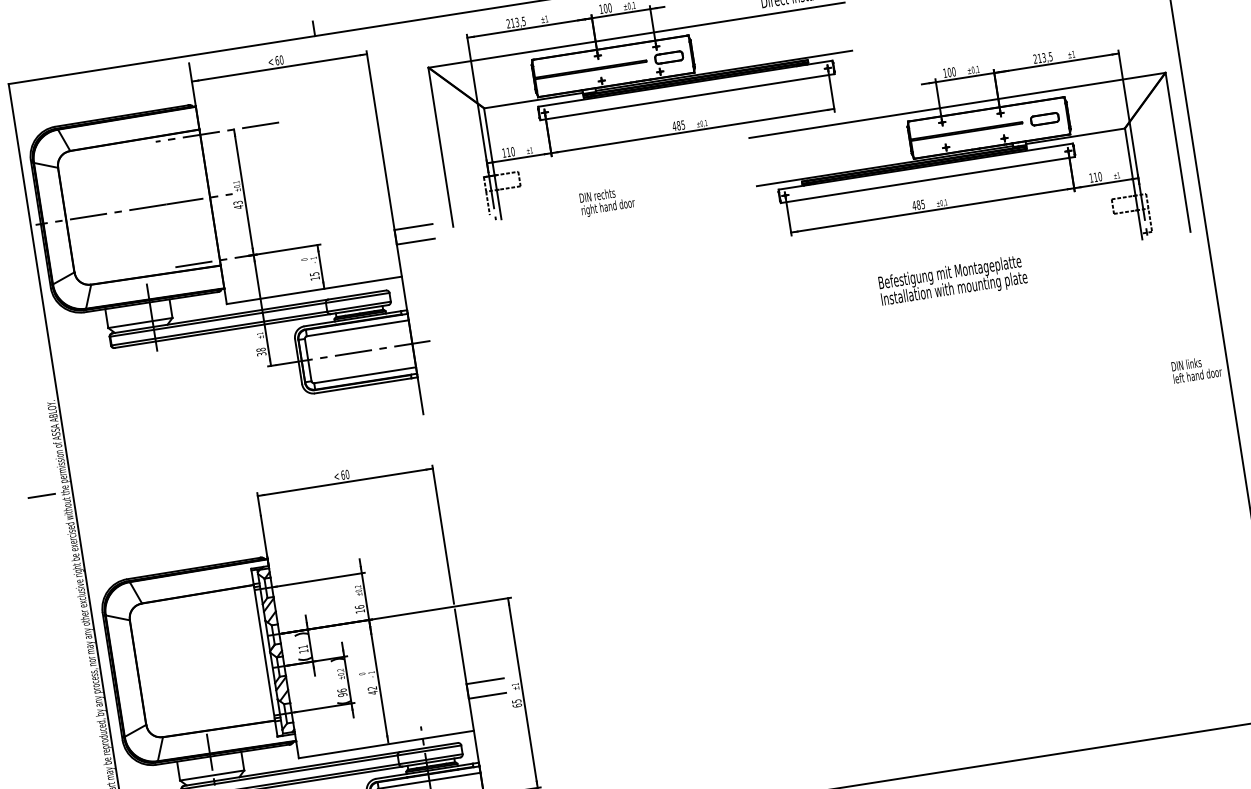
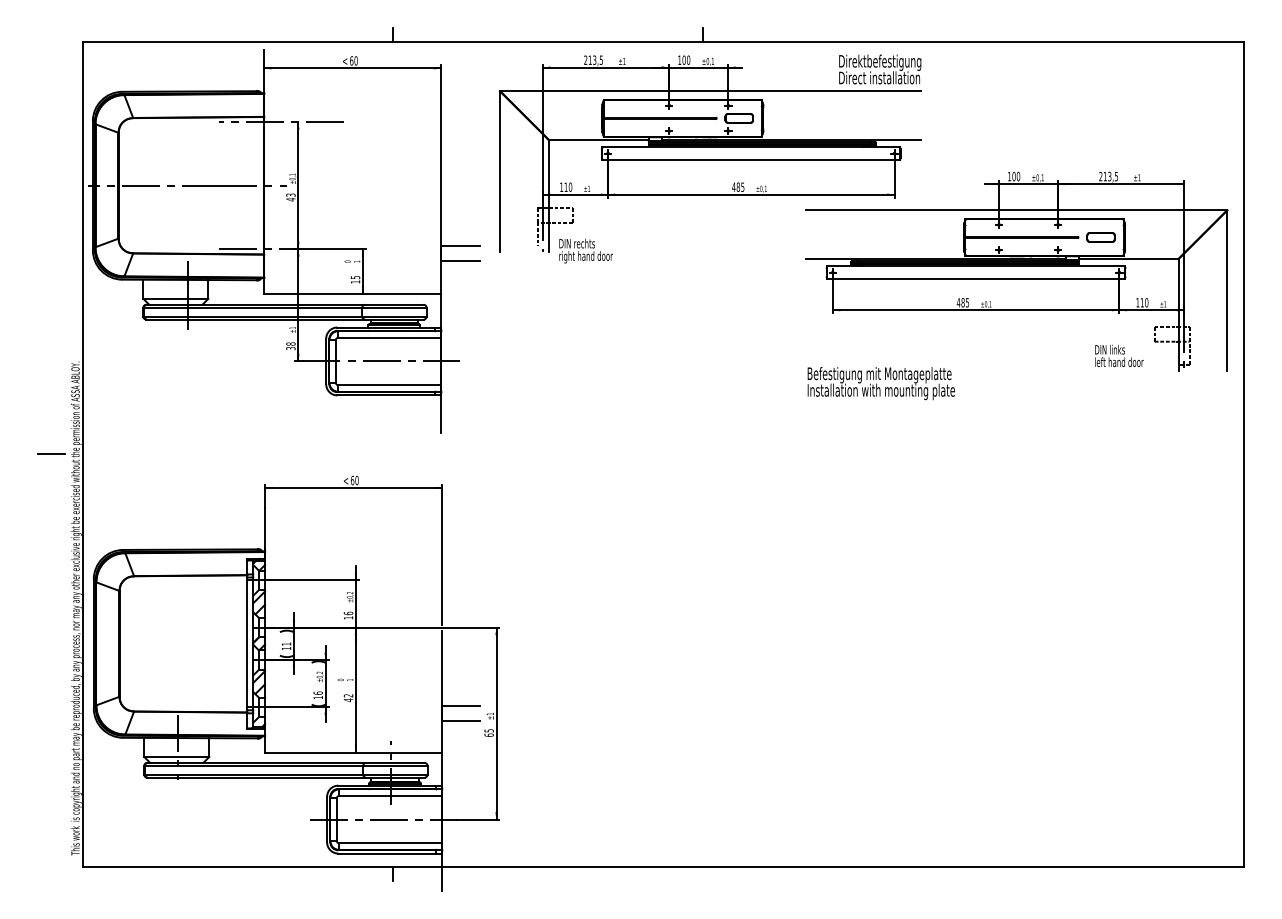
text: (606, 201) -> (585, 250), moved
text: (952, 281) -> (880, 383), moved
text: (1196, 368) -> (1119, 355), moved
text: (341, 694) -> (317, 697), 96 -> 16

